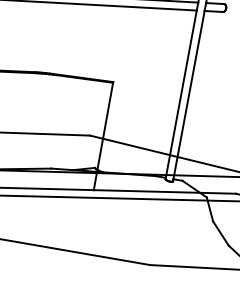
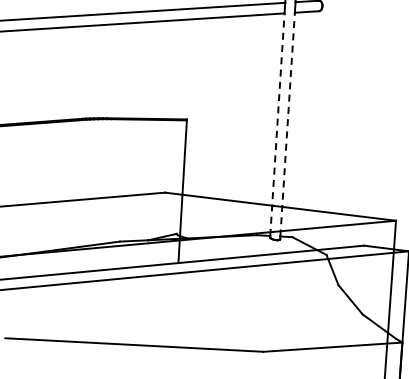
line: (181, 94) -> (277, 124), solid -> dashed
line: (188, 94) -> (287, 124), solid -> dashed

